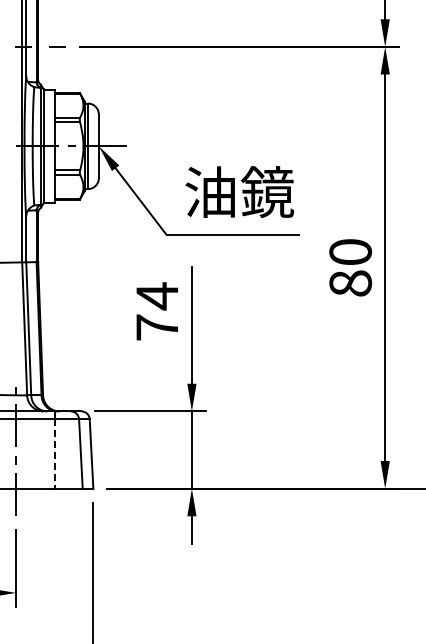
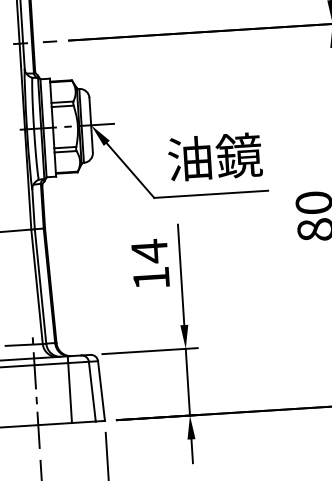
text: (157, 327) -> (151, 278), 74 -> 14
line: (55, 453) -> (70, 392), dashed -> solid

